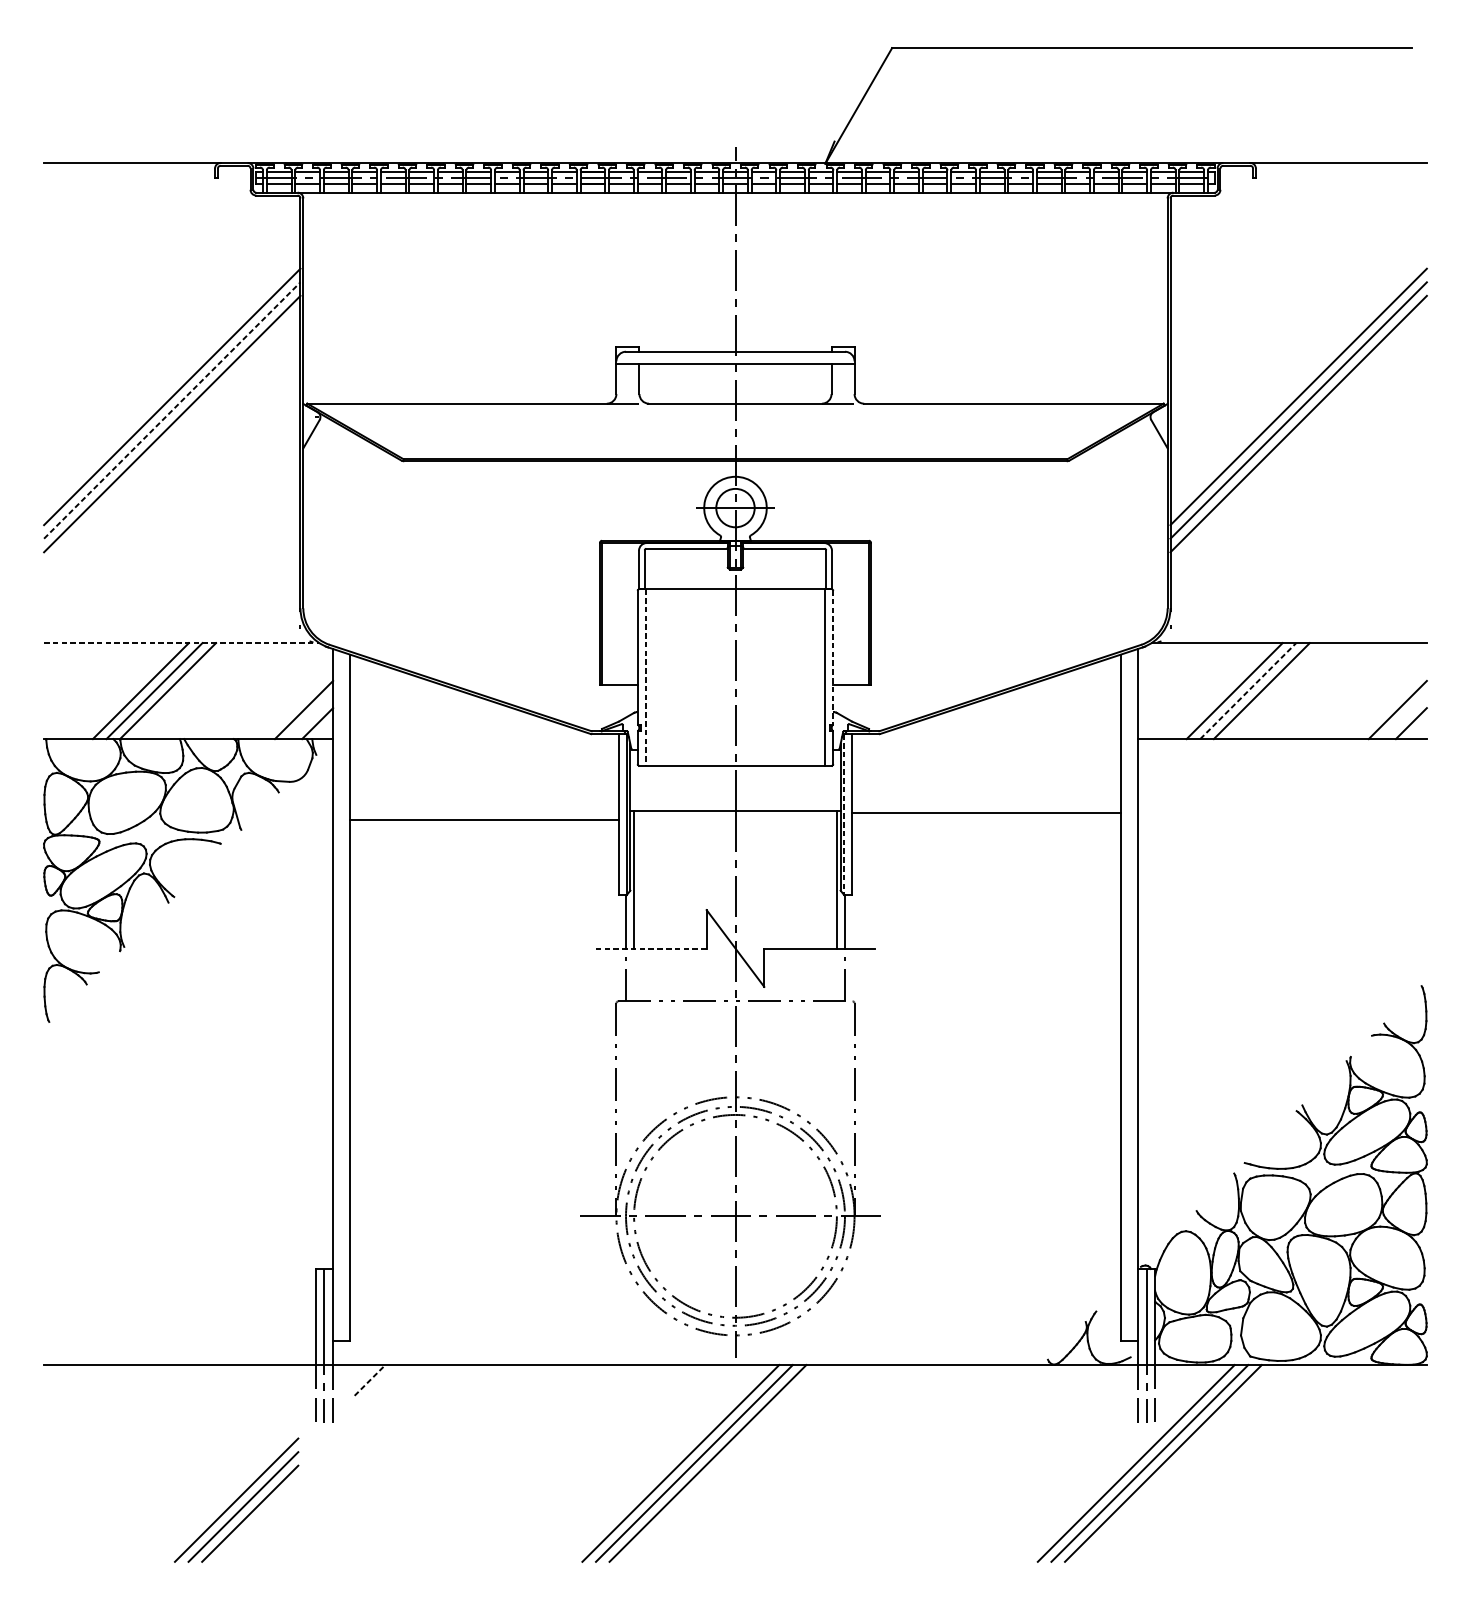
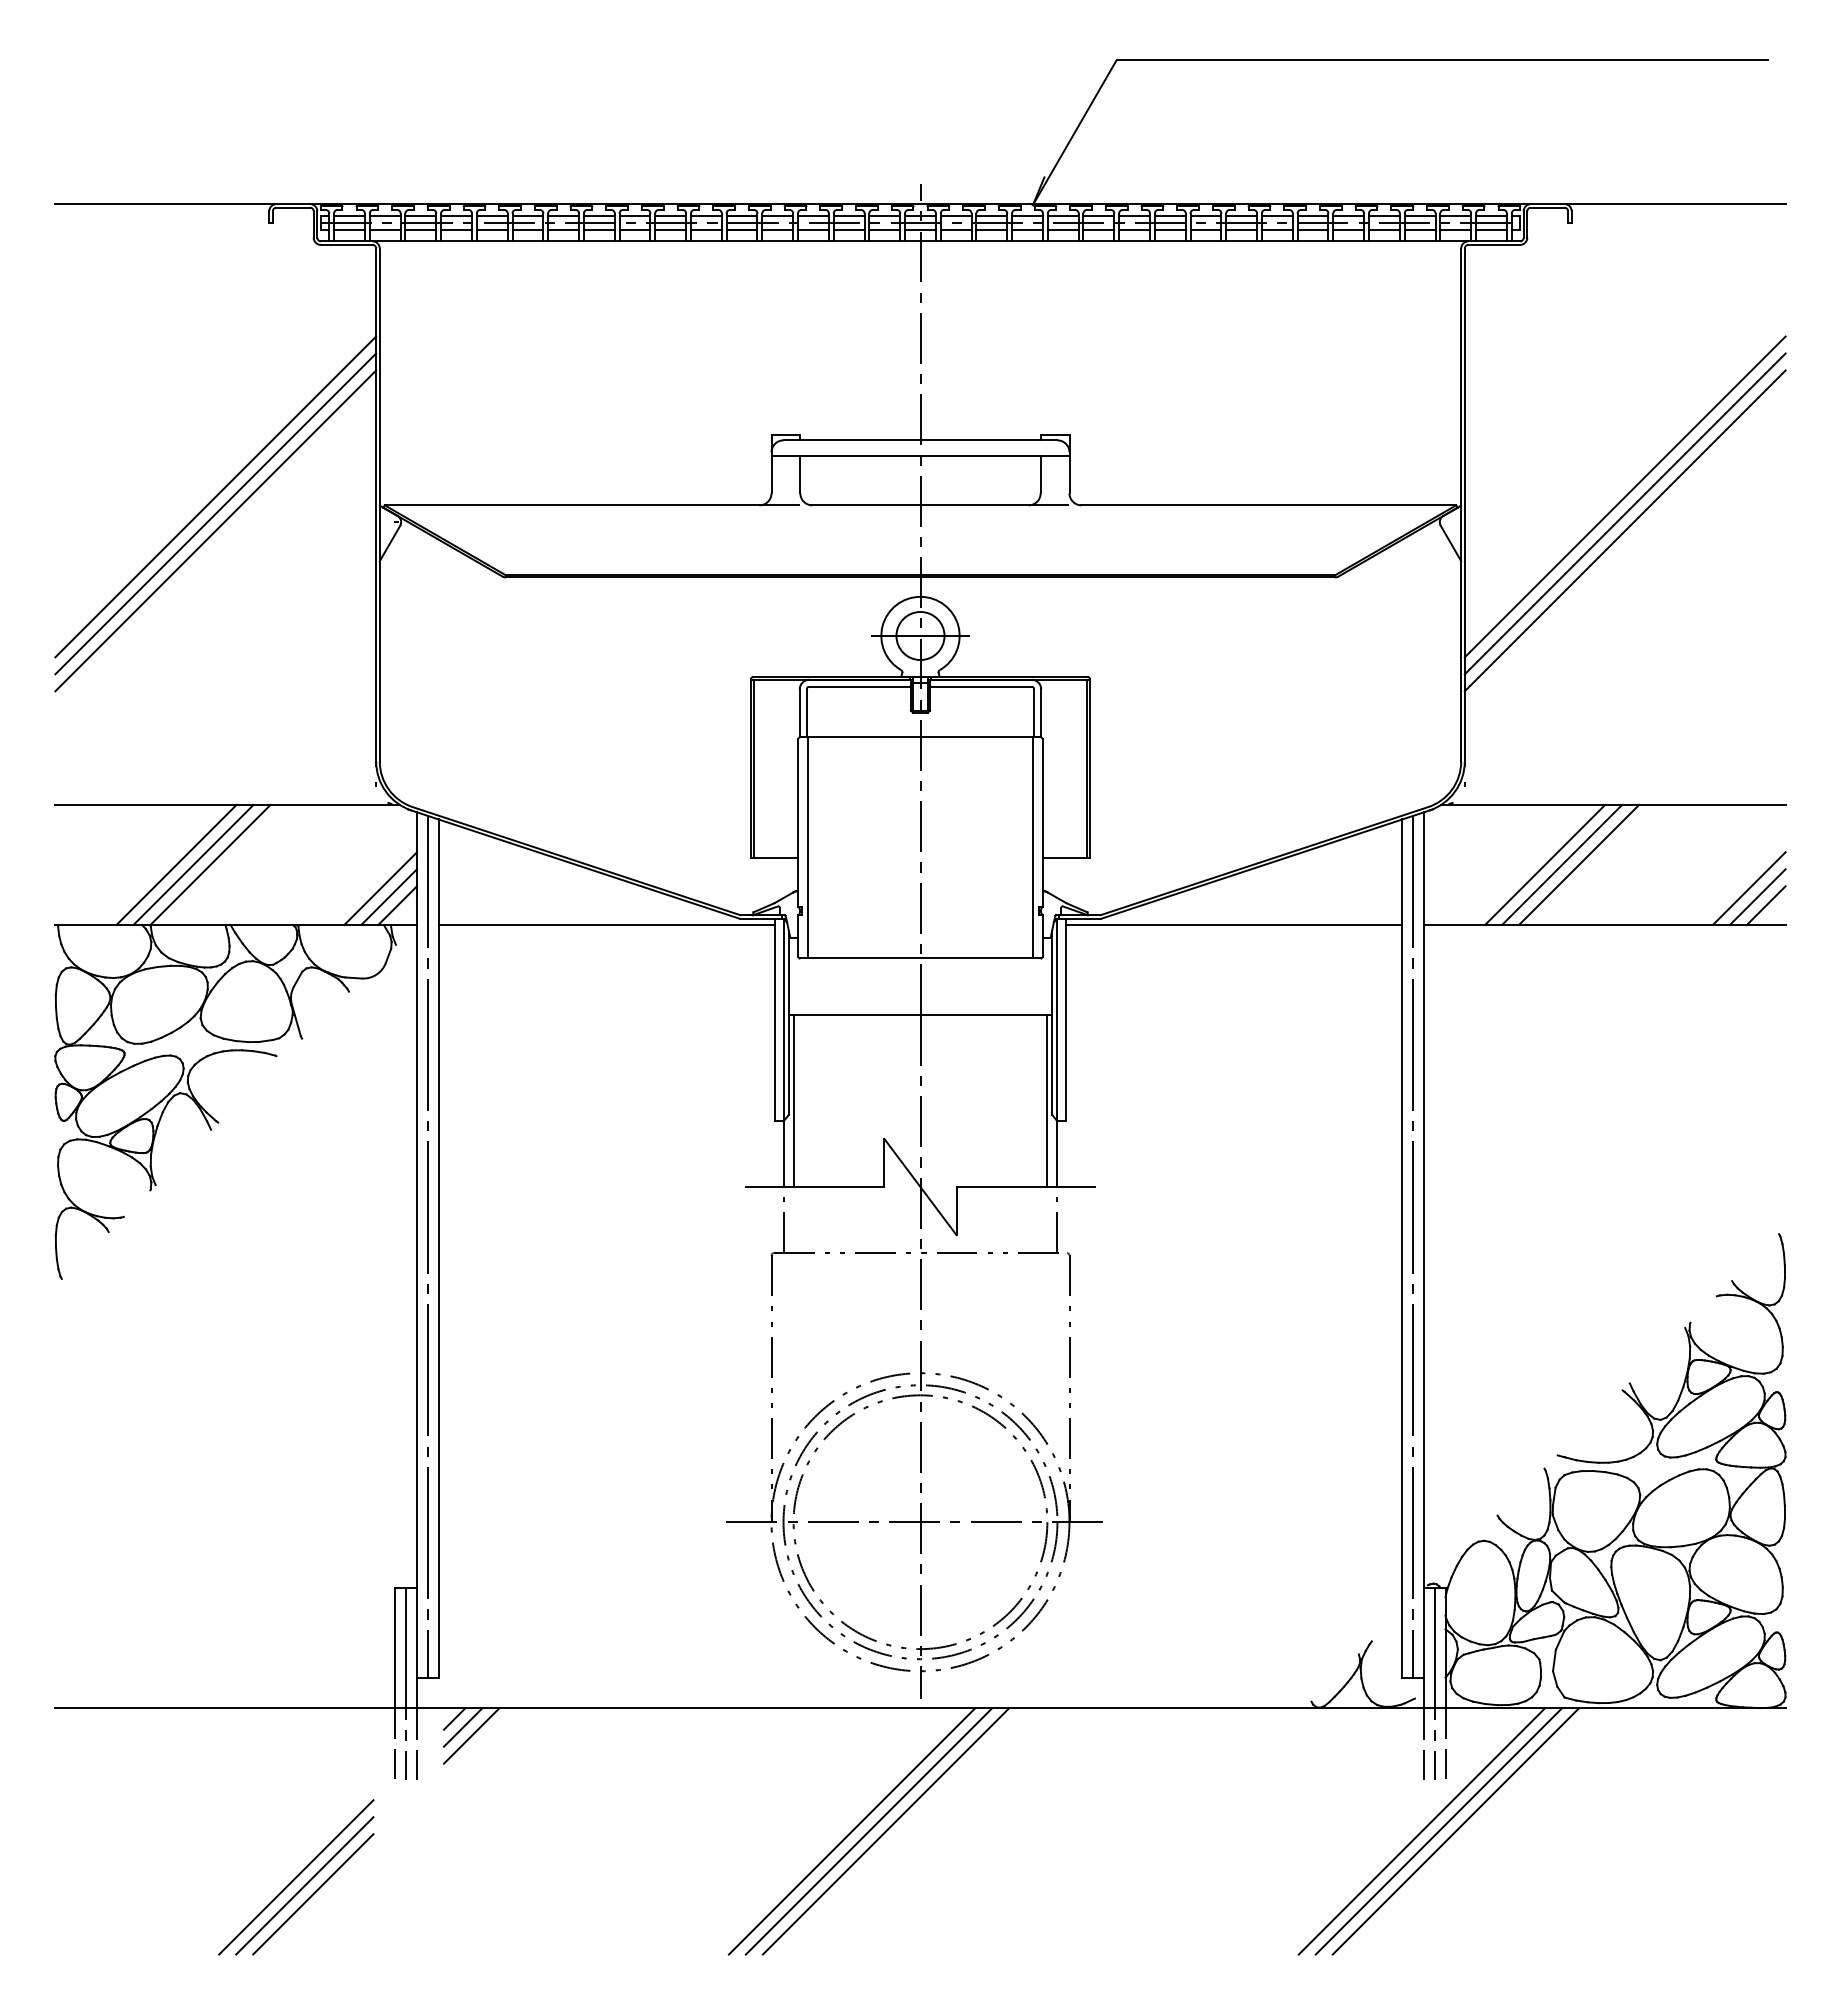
line: (172, 410) -> (215, 513), dashed -> solid
line: (182, 642) -> (228, 804), dashed -> solid
line: (833, 657) -> (1042, 823), dashed -> solid
line: (645, 677) -> (808, 847), dashed -> solid
line: (1248, 690) -> (1562, 864), dashed -> solid
line: (311, 717) -> (389, 897), added
line: (1404, 717) -> (1757, 897), added
line: (985, 813) -> (1233, 925), moved
line: (844, 814) -> (1056, 1019), dashed -> solid
line: (484, 820) -> (606, 925), moved
line: (651, 948) -> (815, 1187), dashed -> solid
line: (341, 996) -> (427, 1246), added
line: (1129, 996) -> (1413, 1246), added
line: (363, 1373) -> (454, 1718), added
line: (370, 1380) -> (463, 1727), dashed -> solid
line: (376, 1386) -> (471, 1735), added

